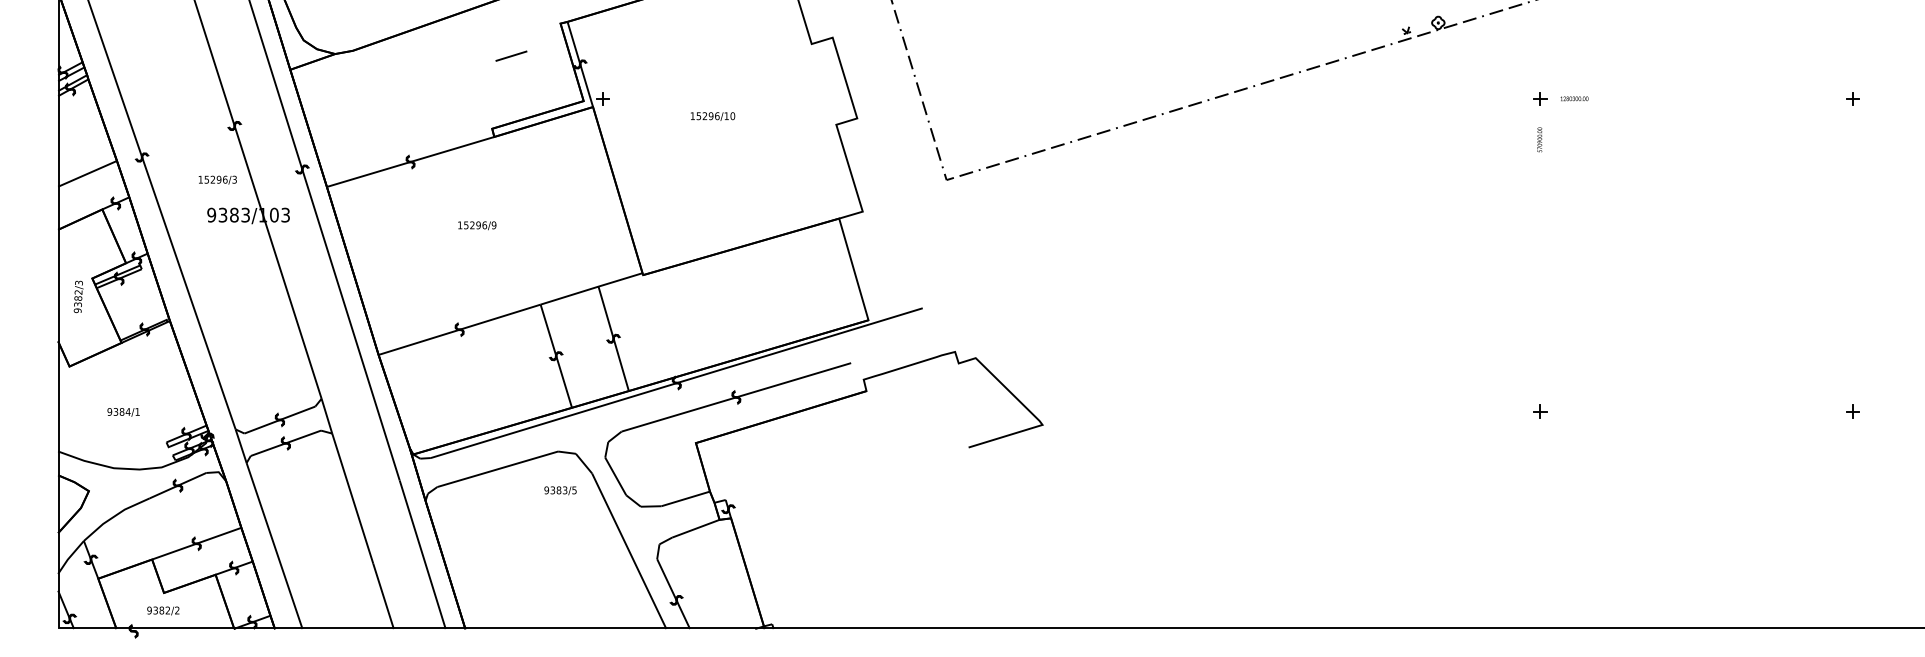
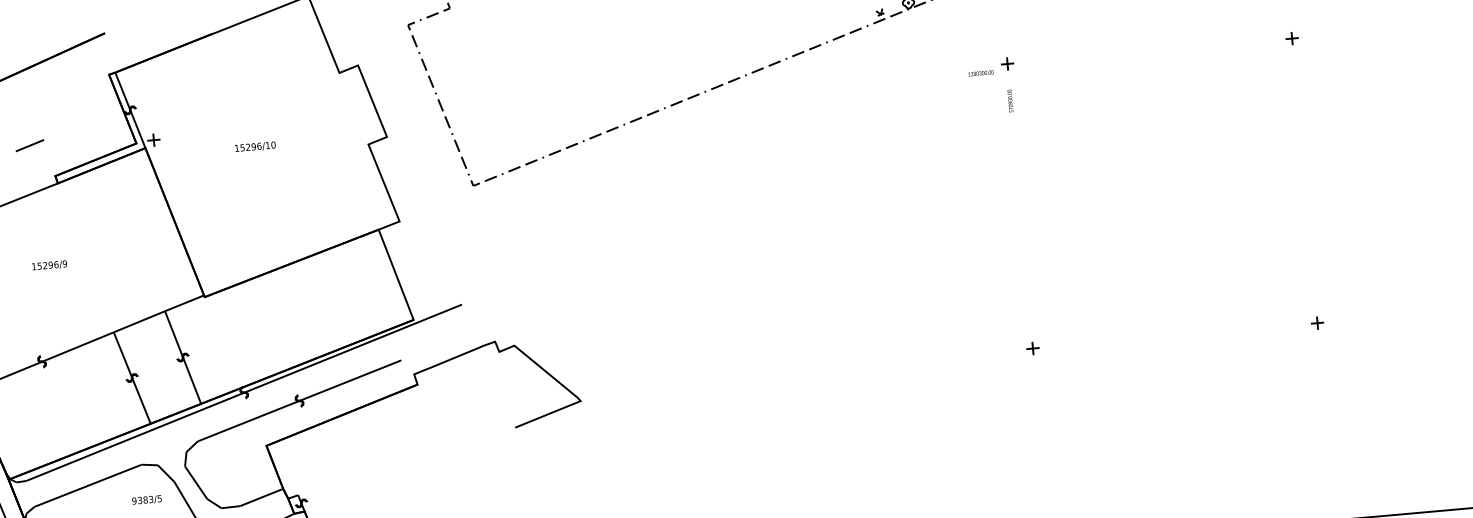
line: (511, 55) -> (29, 145), moved
text: (1574, 98) -> (981, 73), moved

